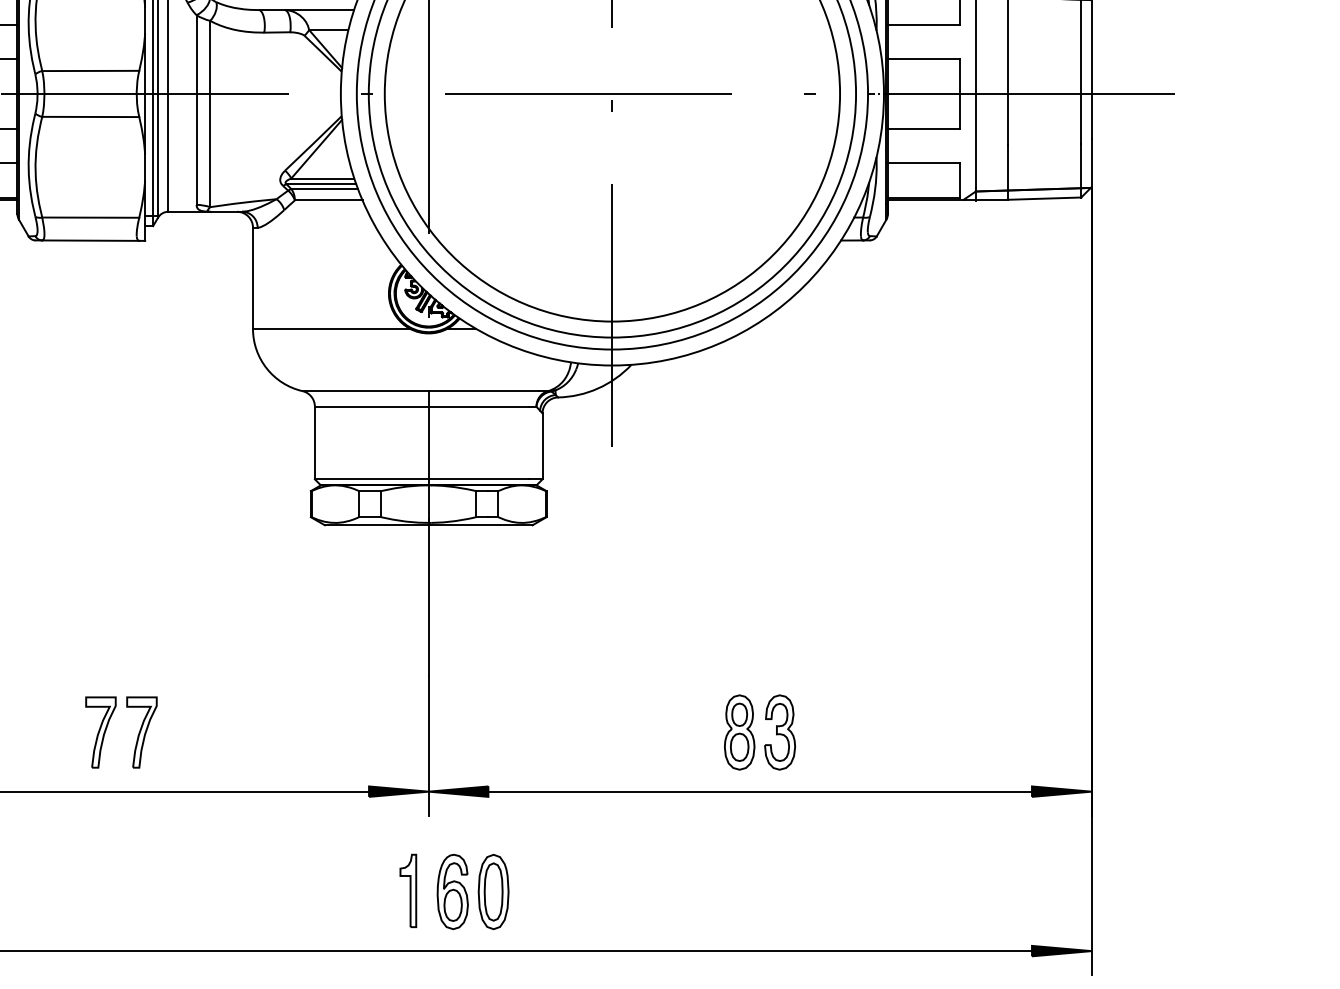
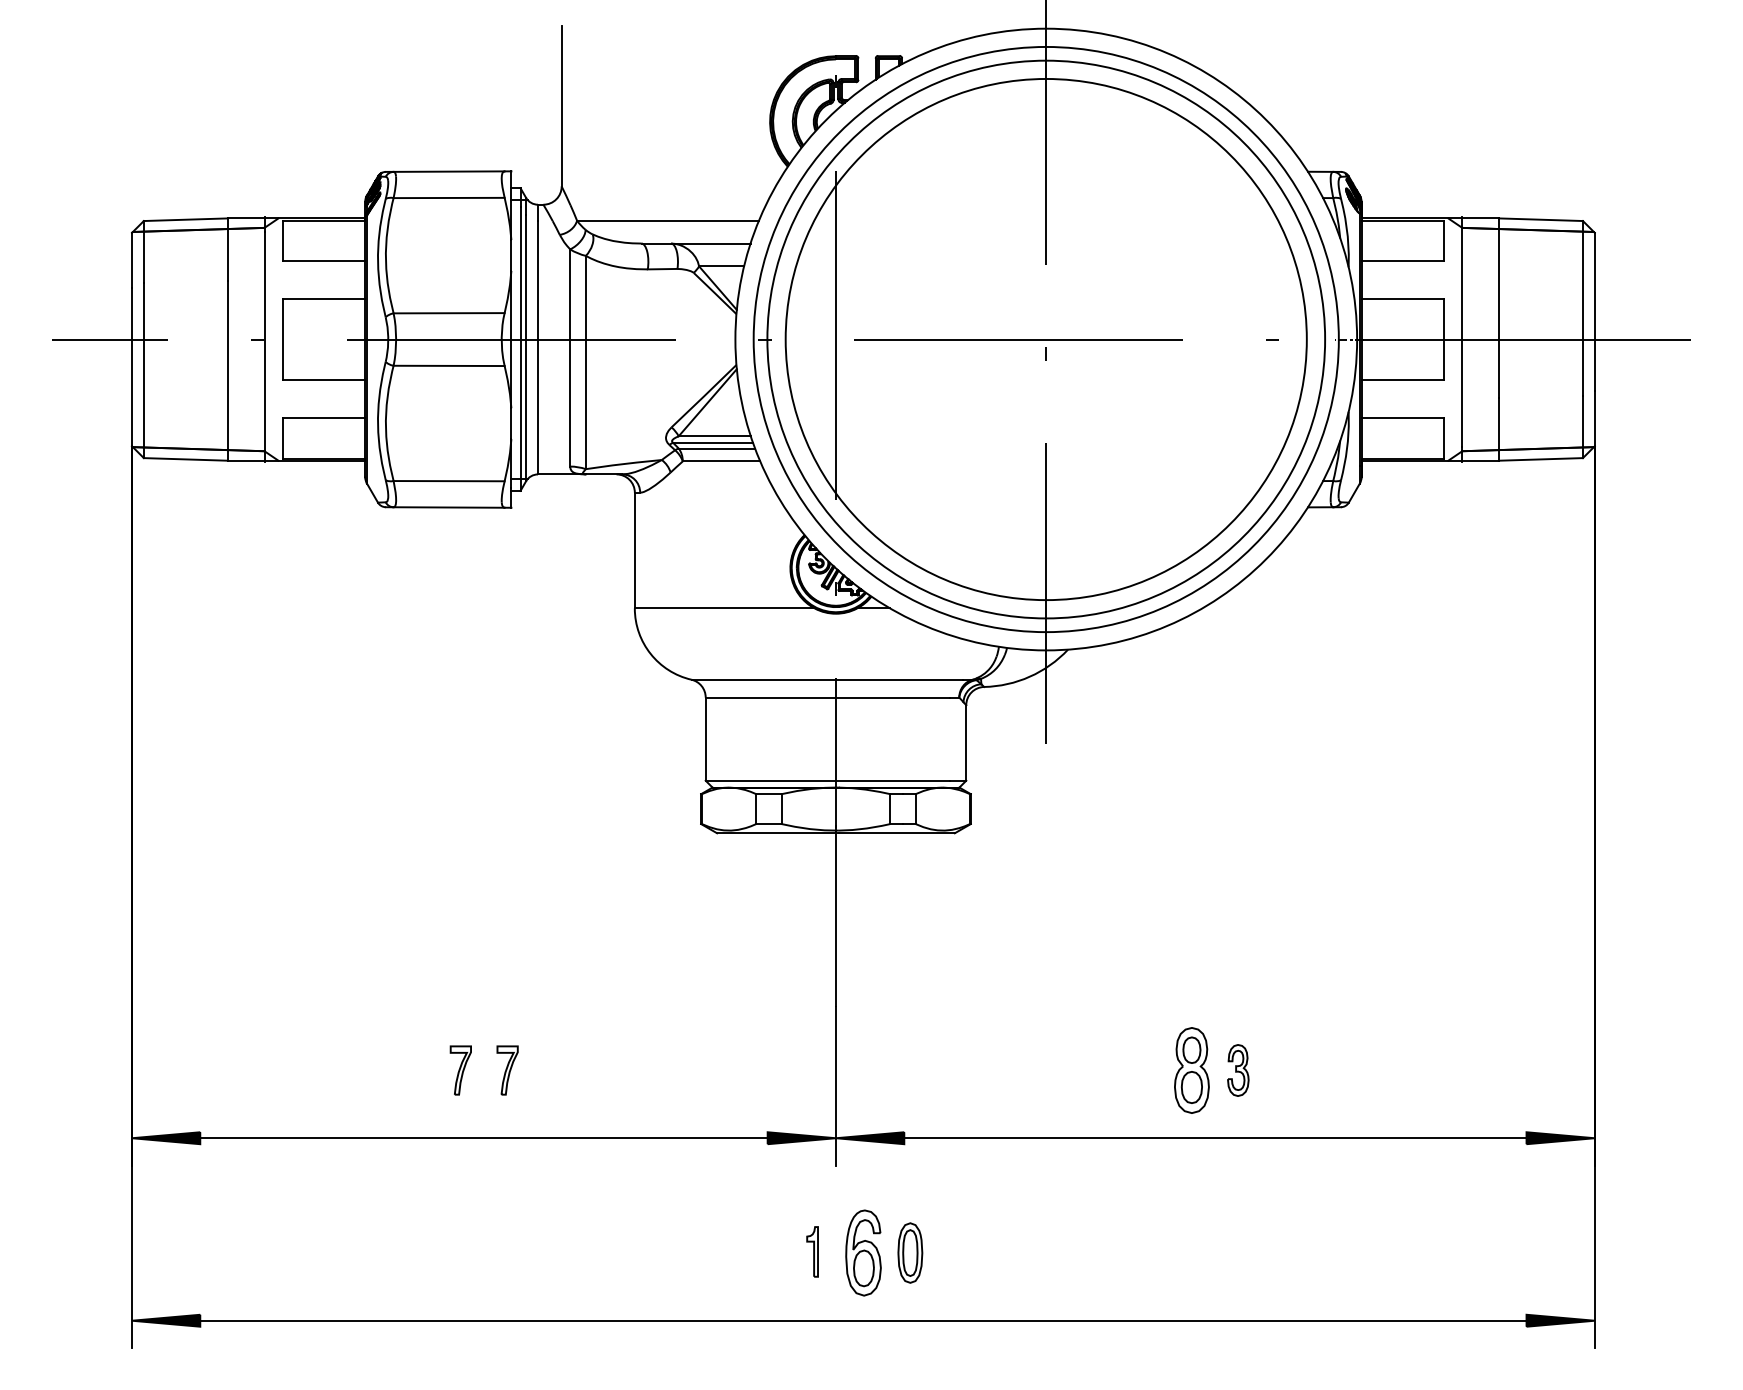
part: (100, 732) -> (460, 1070), size x0.6
part: (141, 732) -> (507, 1070), size x0.6
part: (780, 732) -> (1238, 1070), size x0.6
part: (408, 890) -> (812, 1251), size x0.6
part: (493, 891) -> (910, 1252), size x0.7

